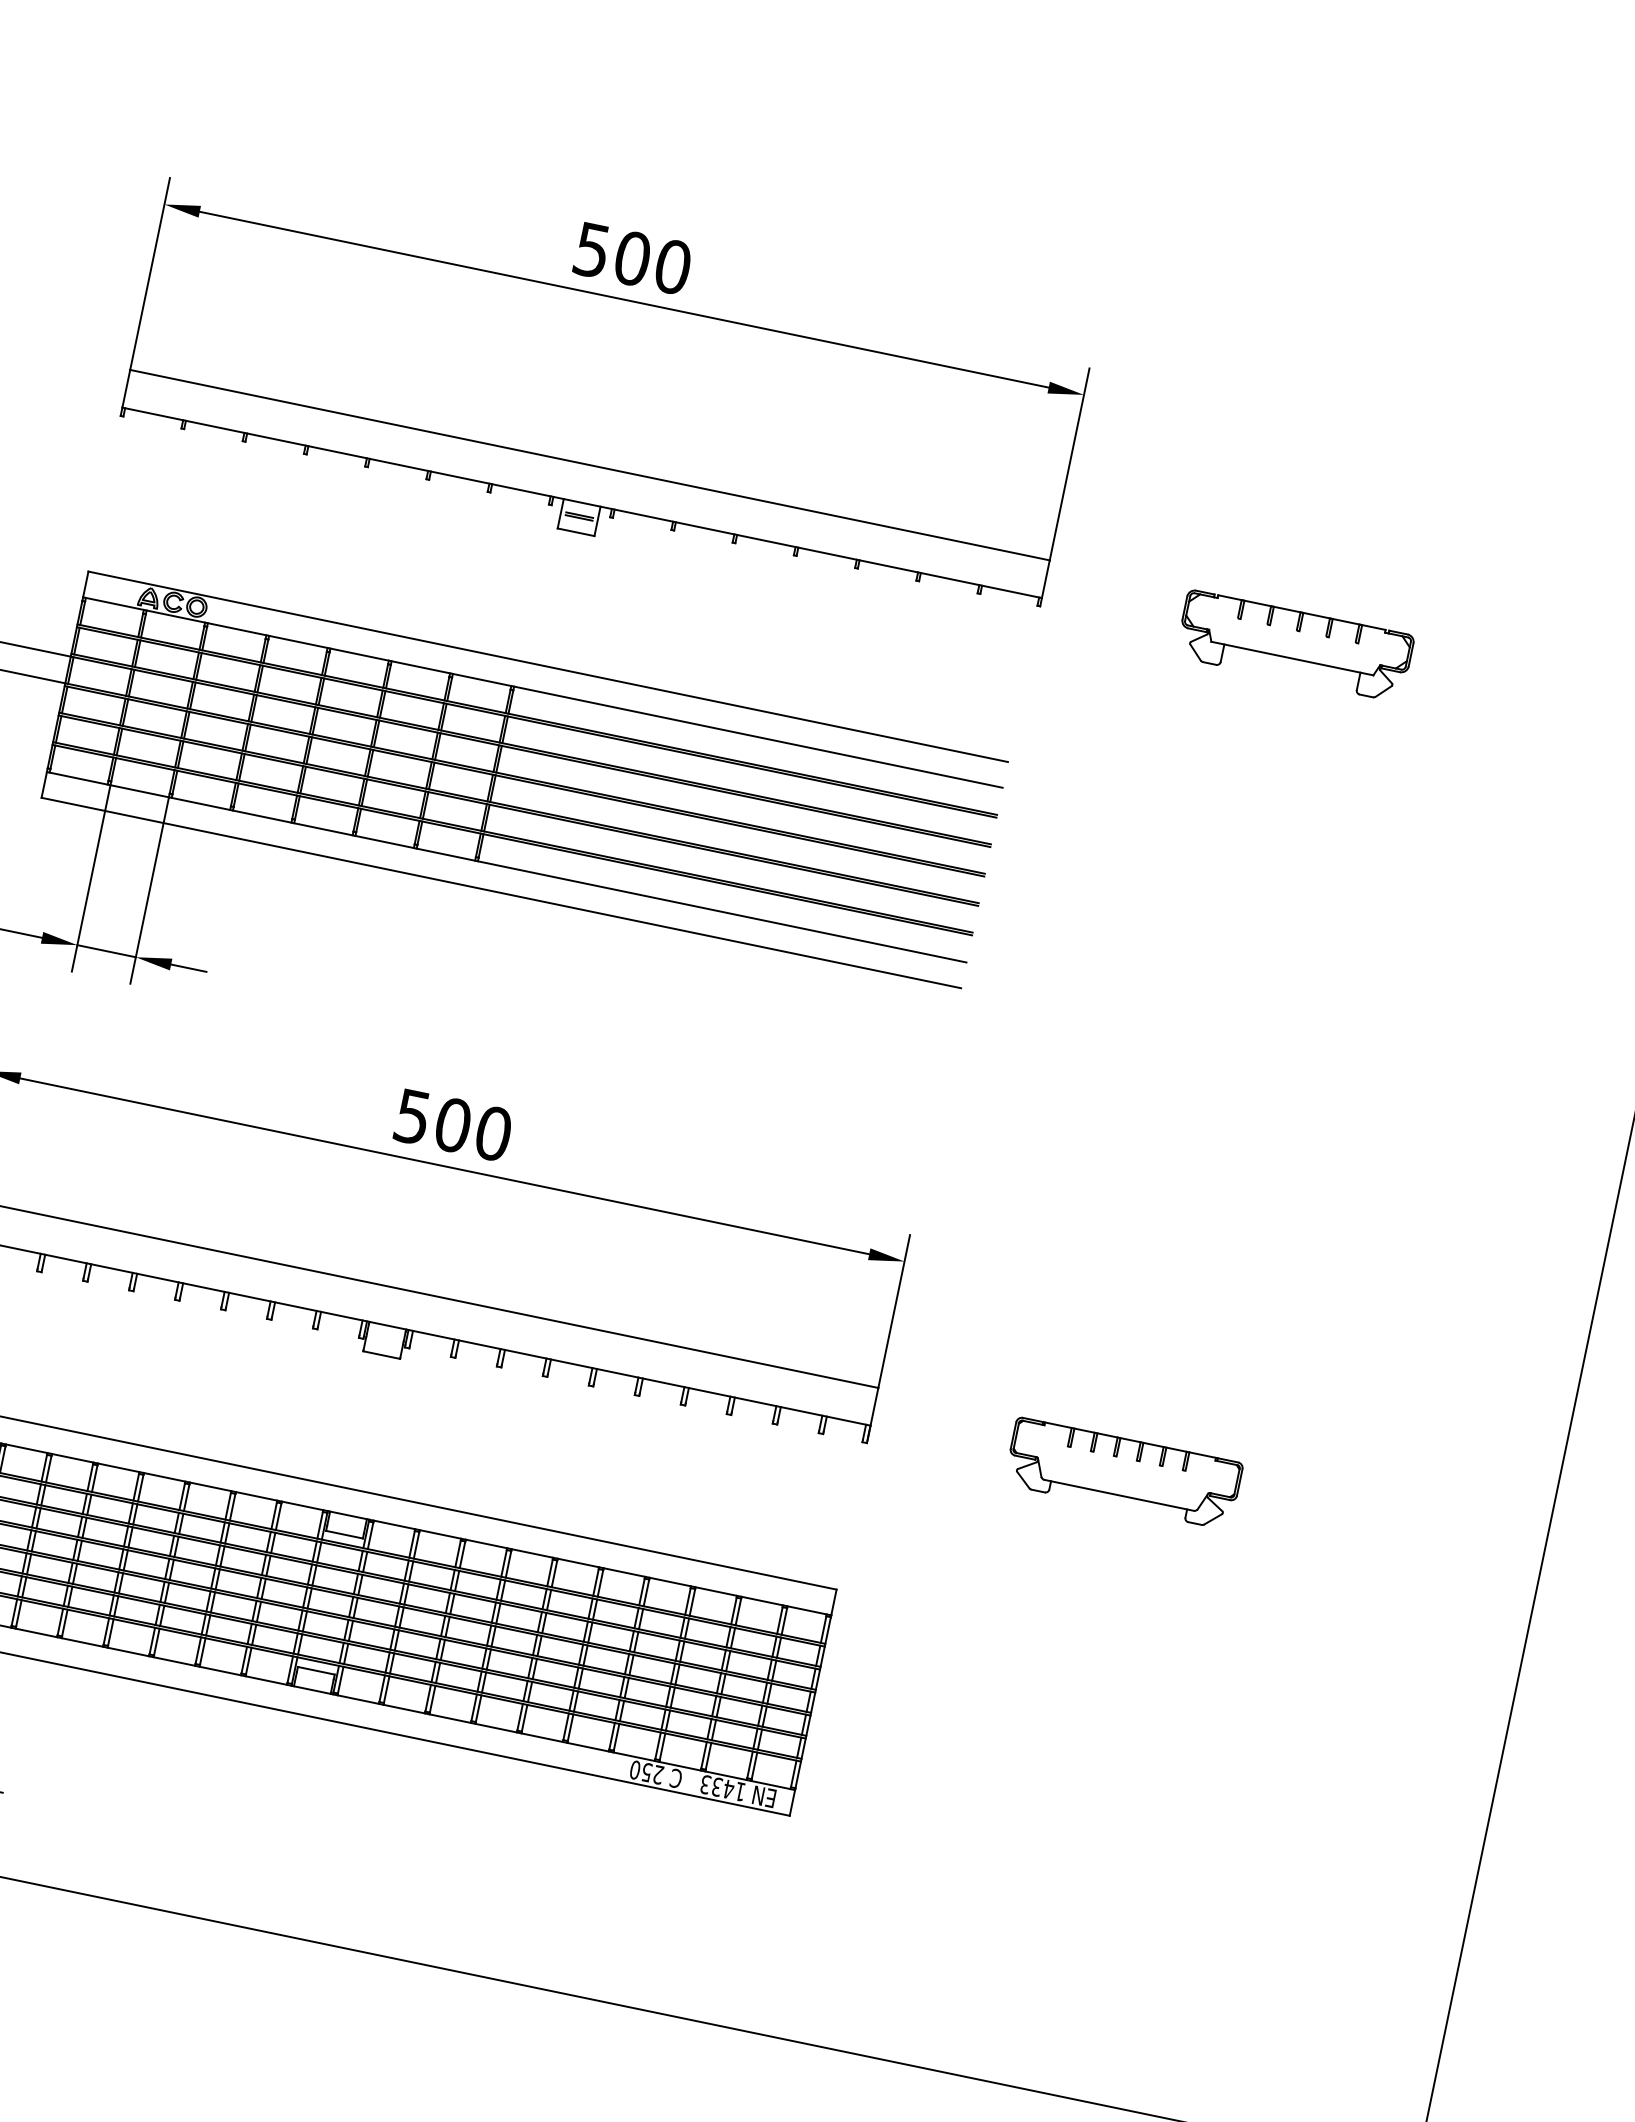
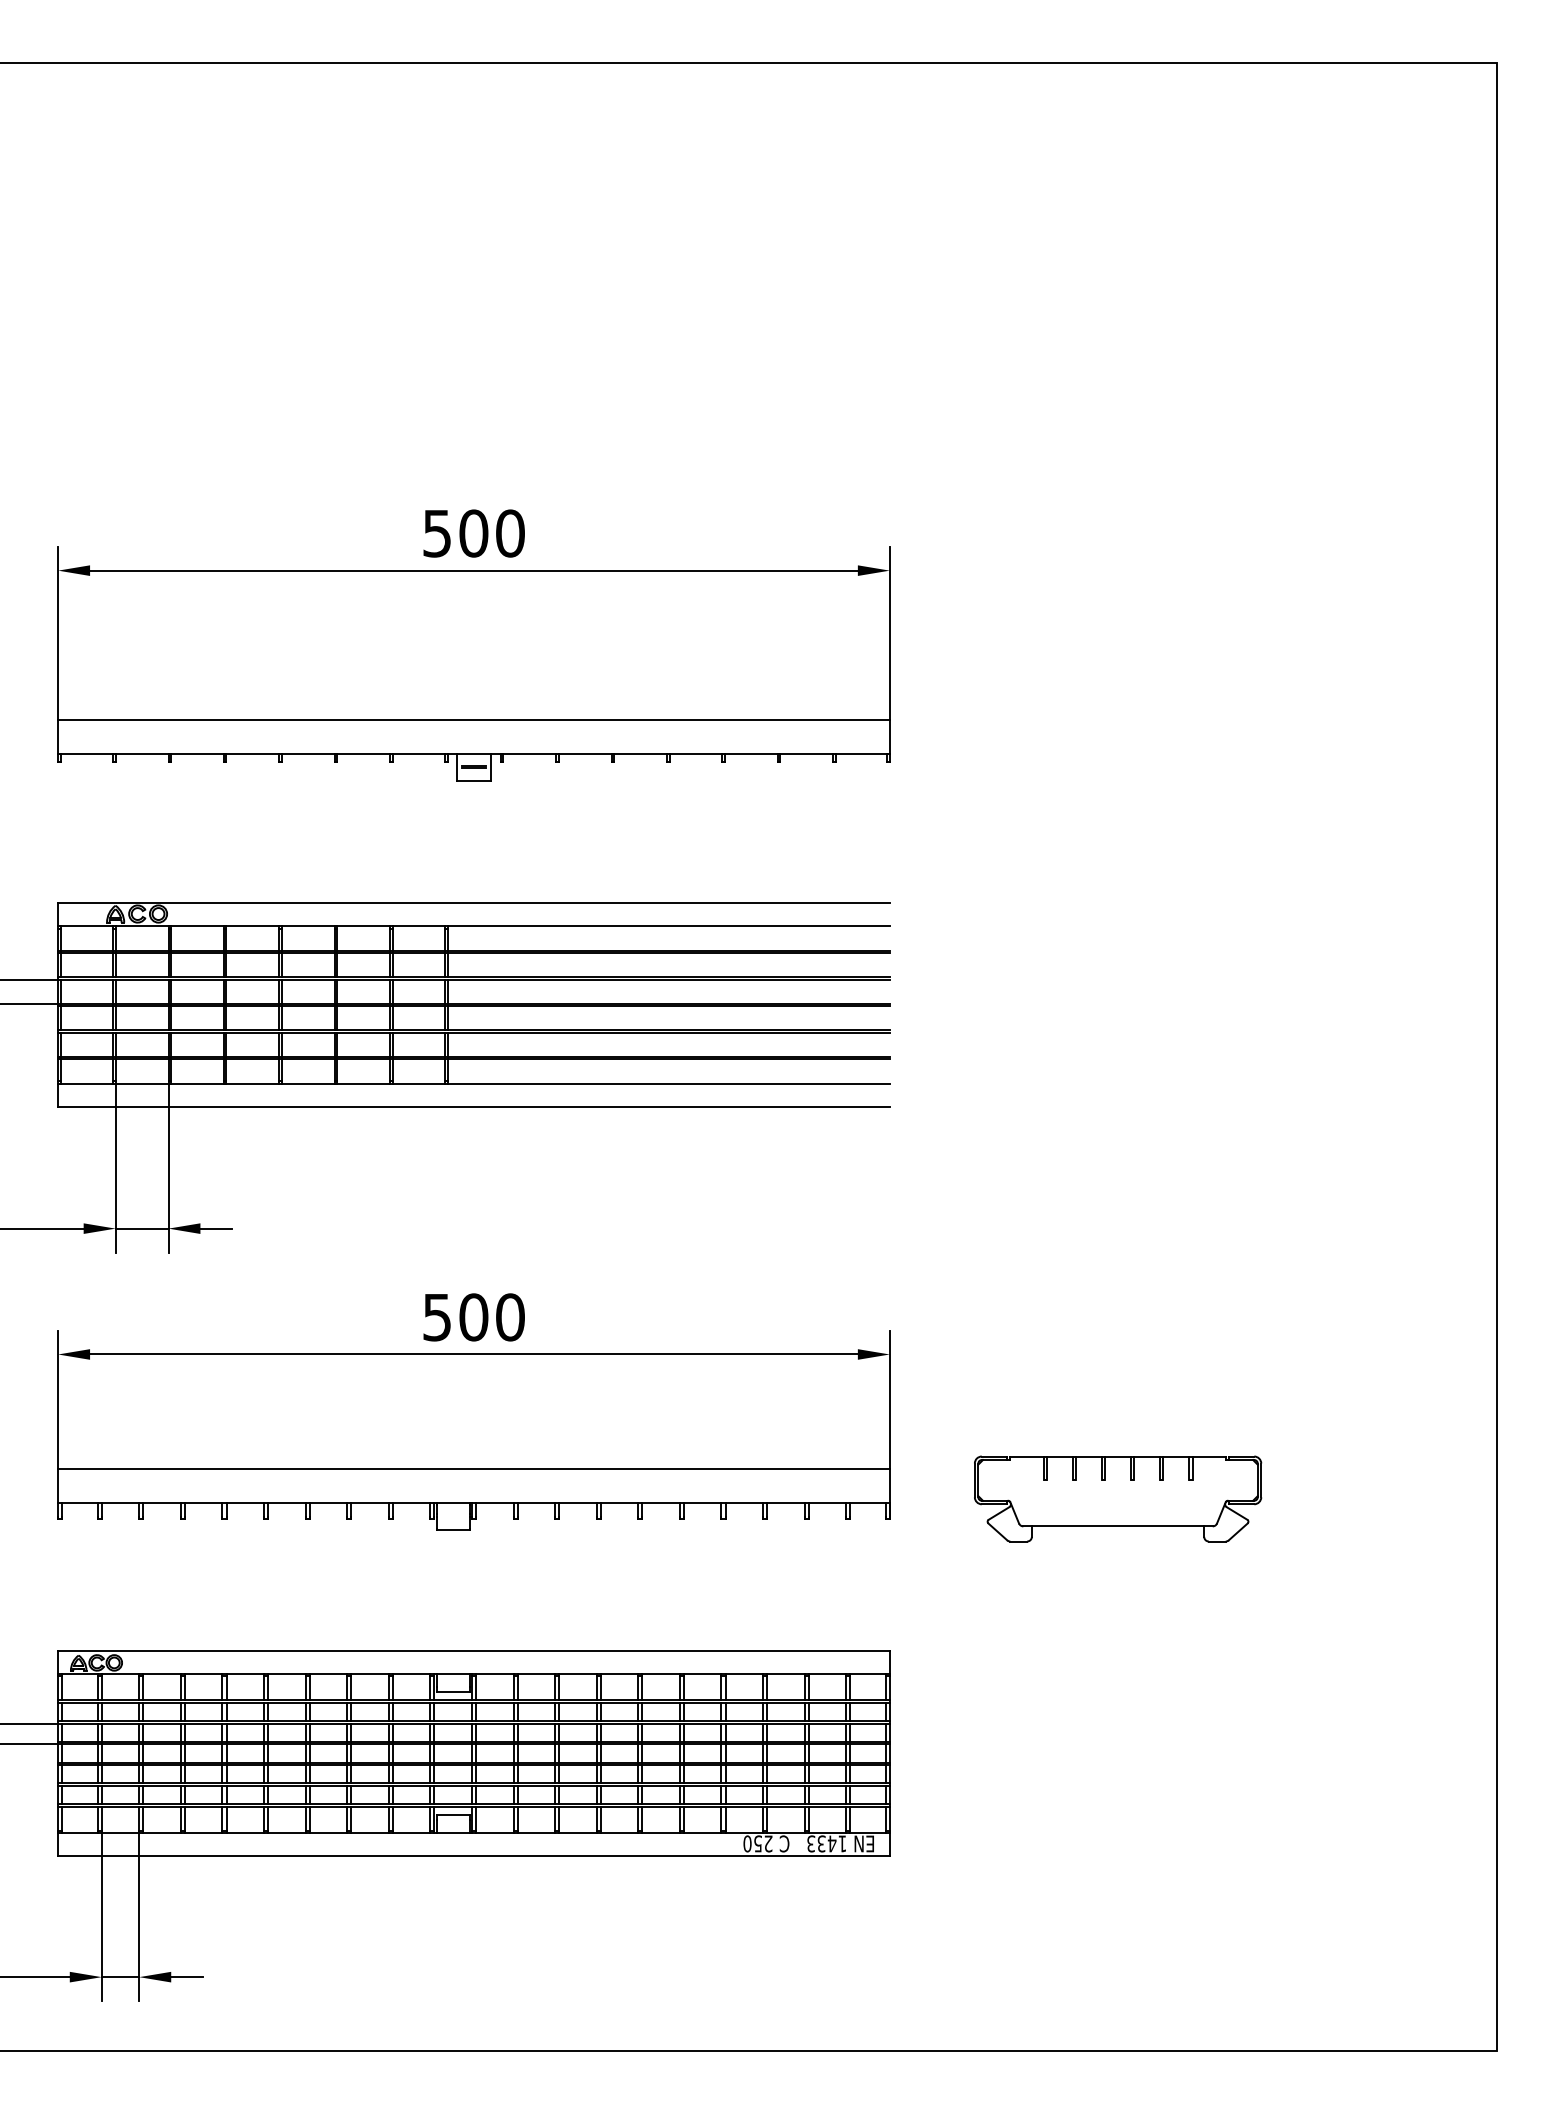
part: (1294, 645) -> (1117, 750), removed
part: (1123, 1474) -> (1117, 1499), size x1.4

